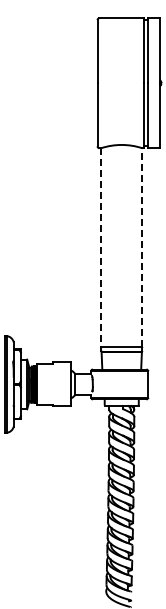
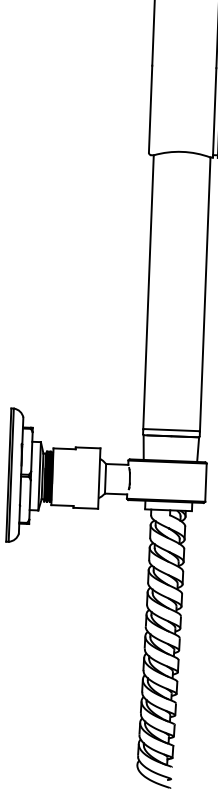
line: (101, 247) -> (149, 291), dashed -> solid
line: (142, 247) -> (205, 294), dashed -> solid

